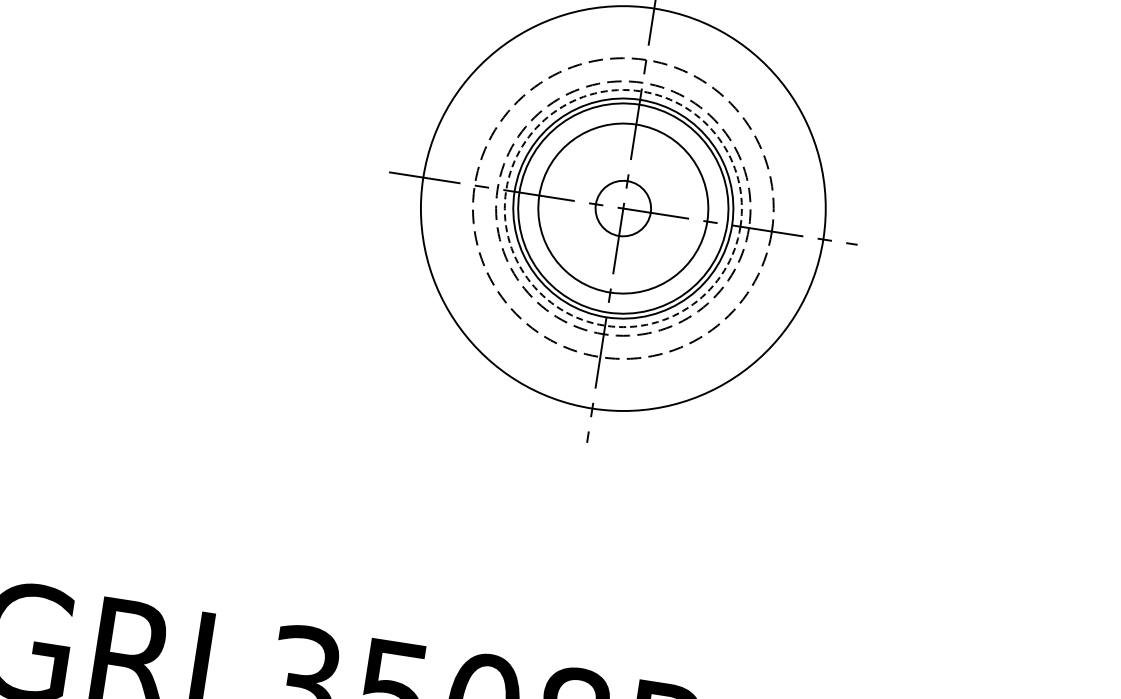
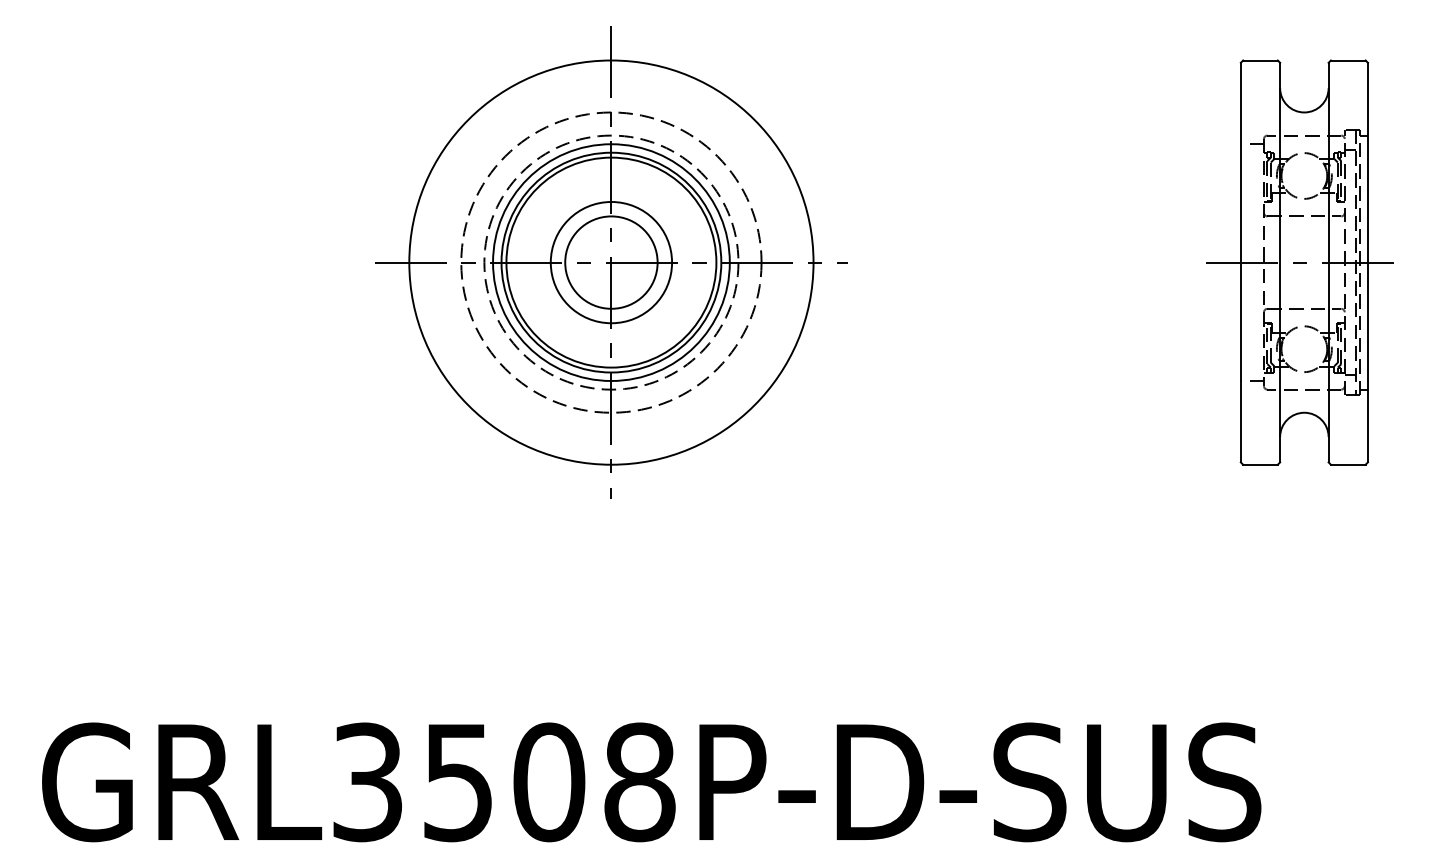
circle: (623, 208) -> (611, 262), dashed -> solid
circle: (623, 208) -> (611, 262), size x0.71
circle: (623, 208) -> (611, 262), size x1.67

